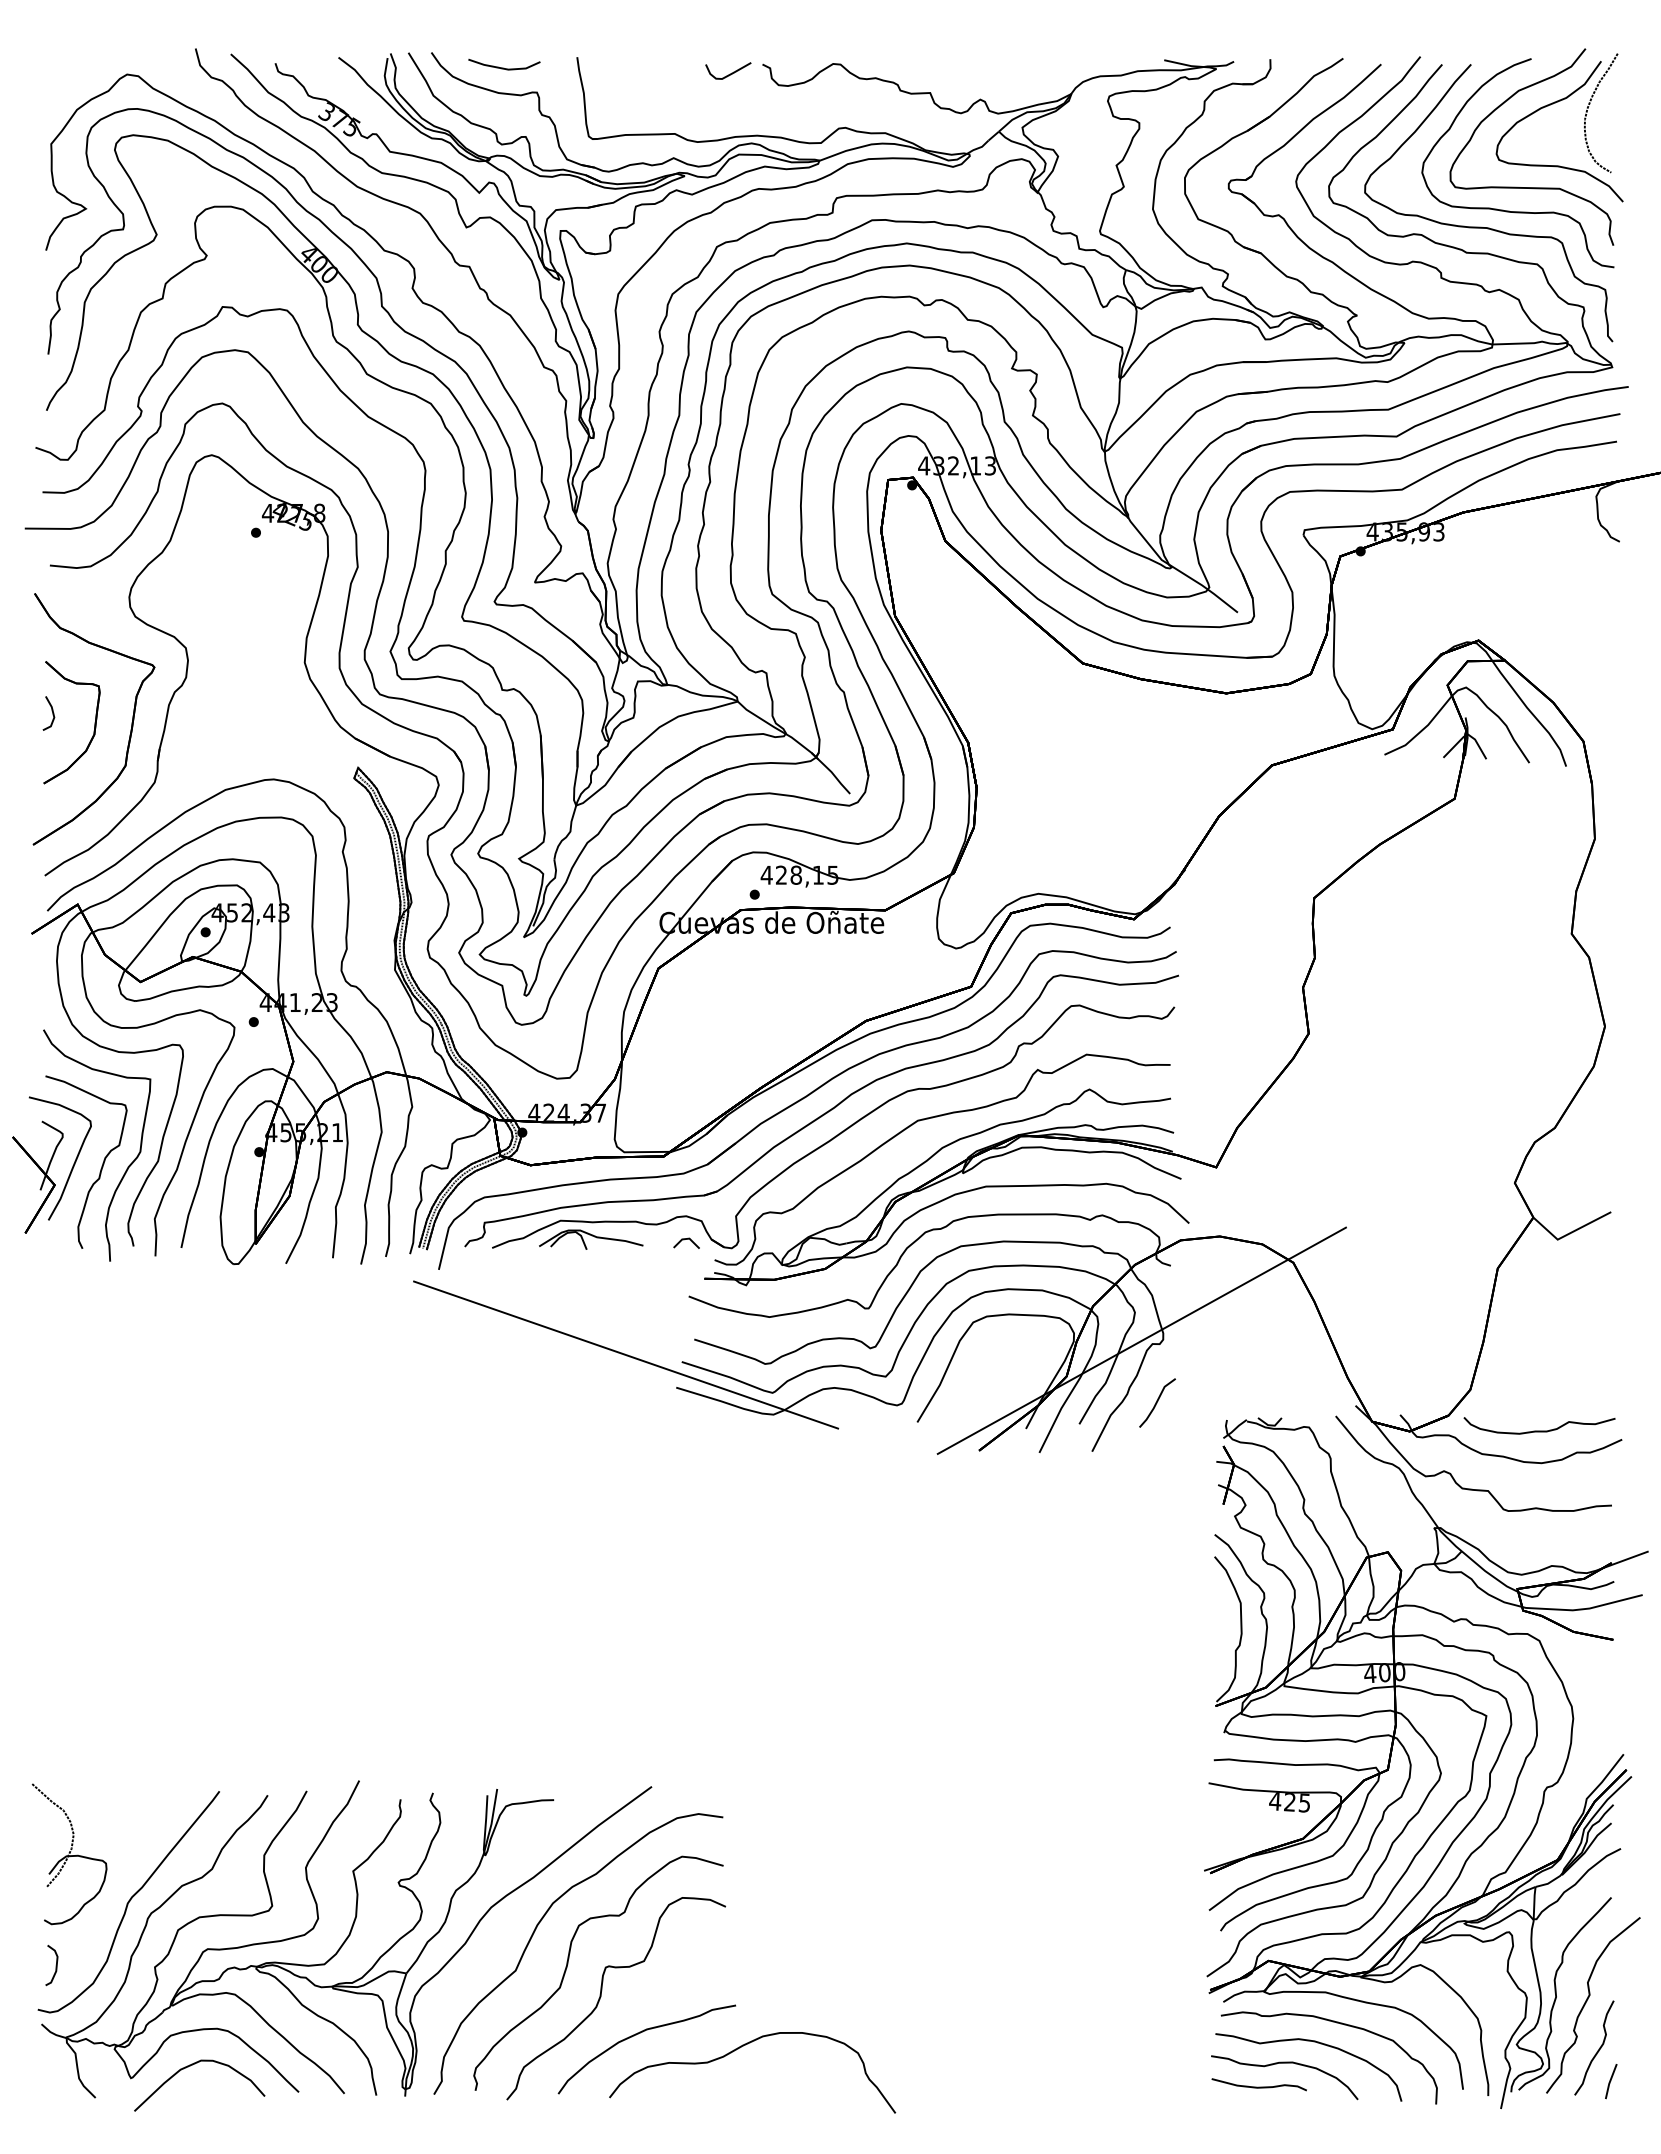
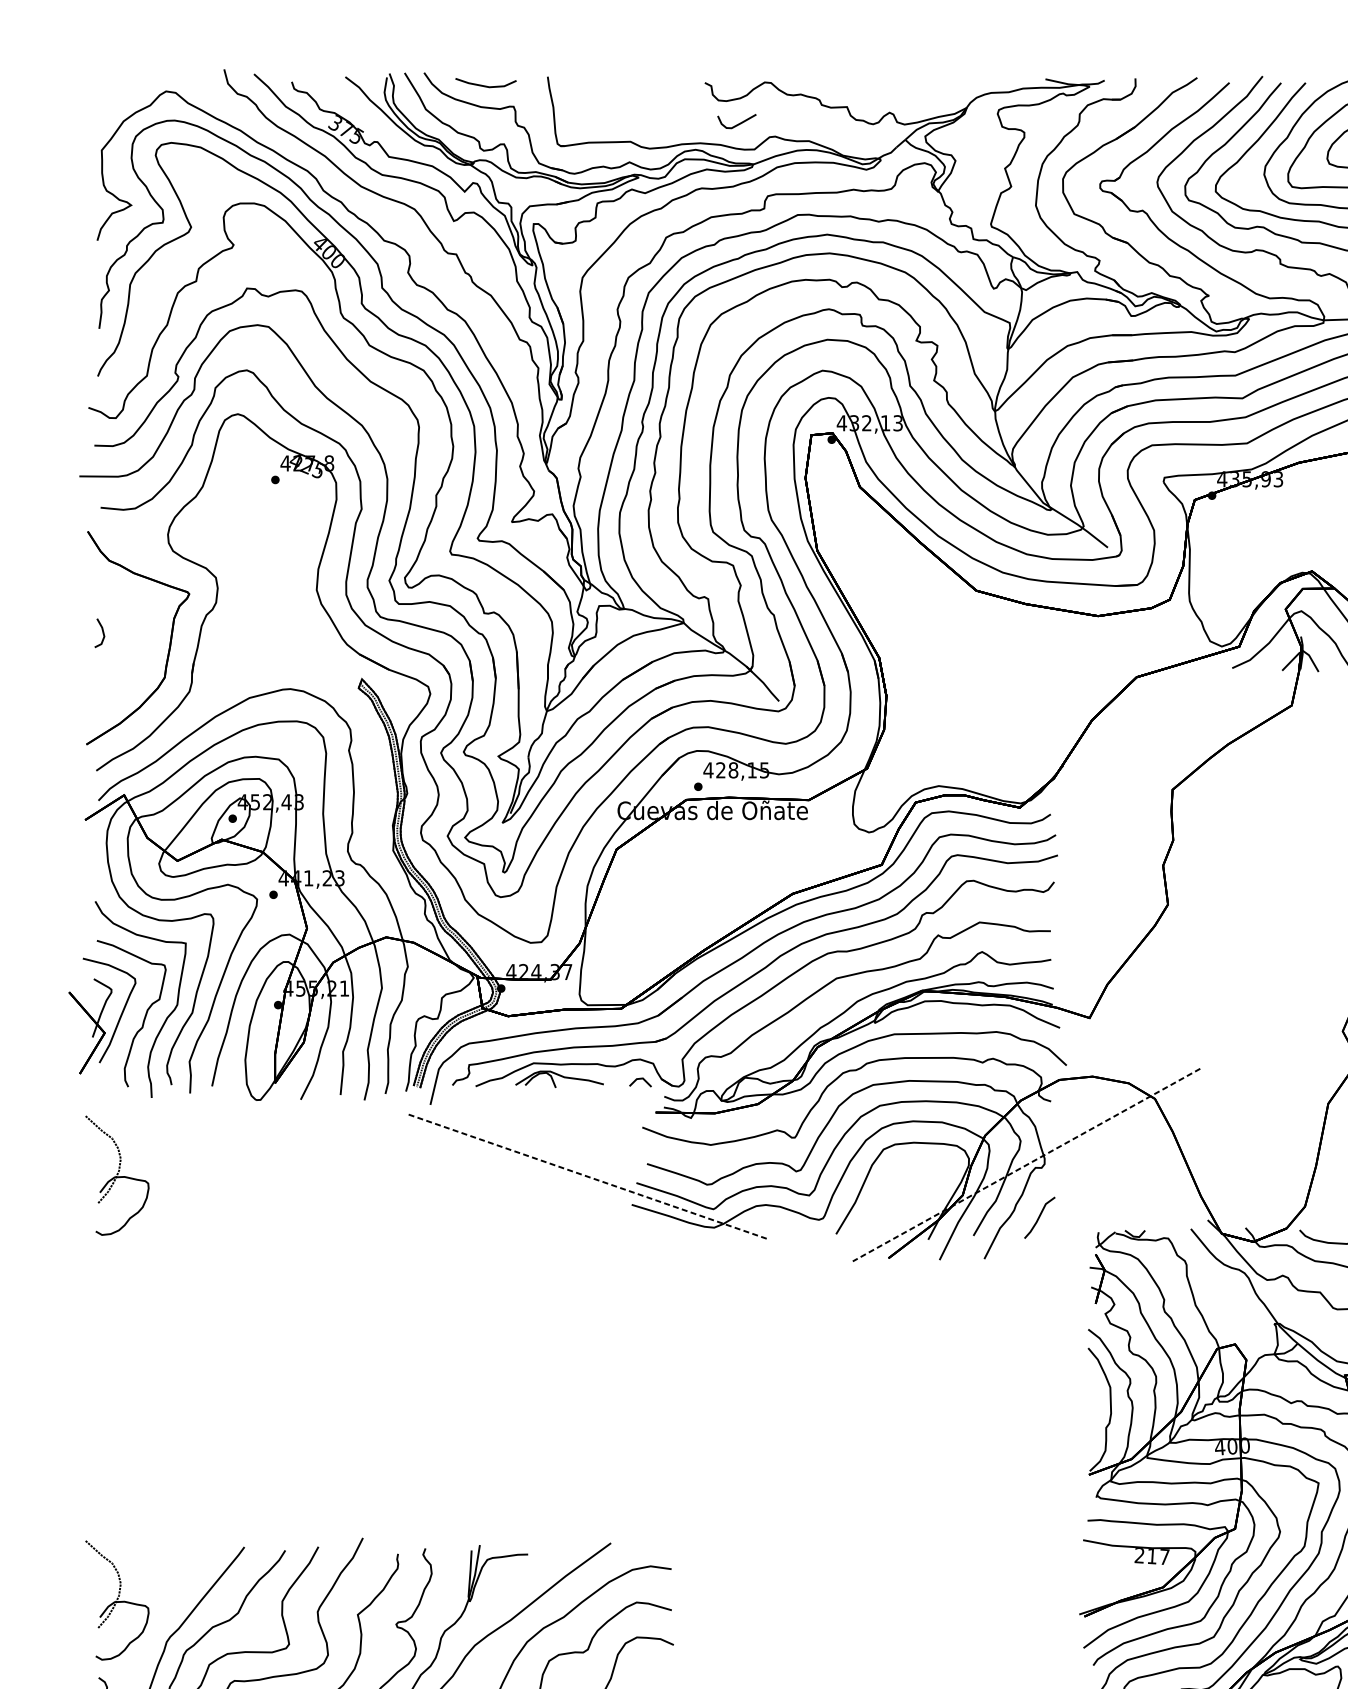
curve: (731, 72) -> (739, 122), moved
part: (94, 722) -> (138, 640), removed
line: (1141, 1341) -> (1026, 1165), solid -> dashed
part: (69, 1353) -> (117, 1175), added
line: (626, 1355) -> (589, 1177), solid -> dashed
text: (1289, 1802) -> (1151, 1556), 425 -> 217

